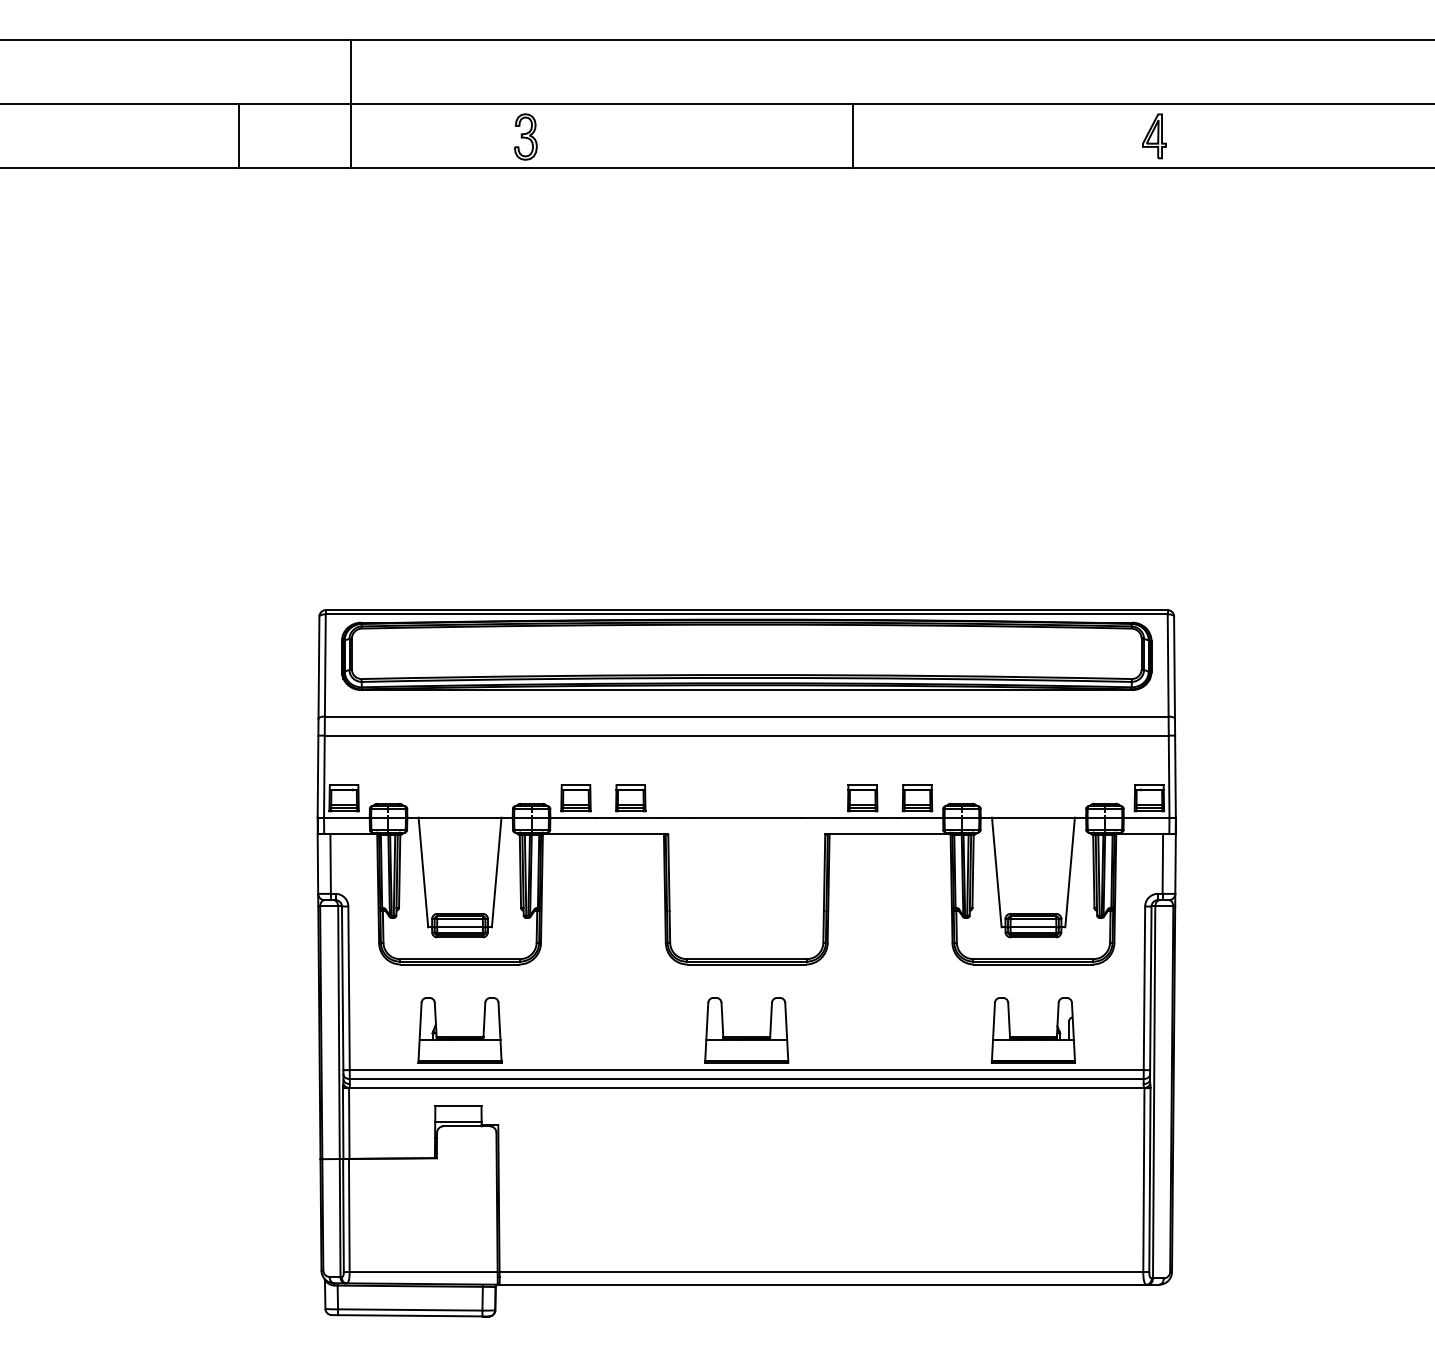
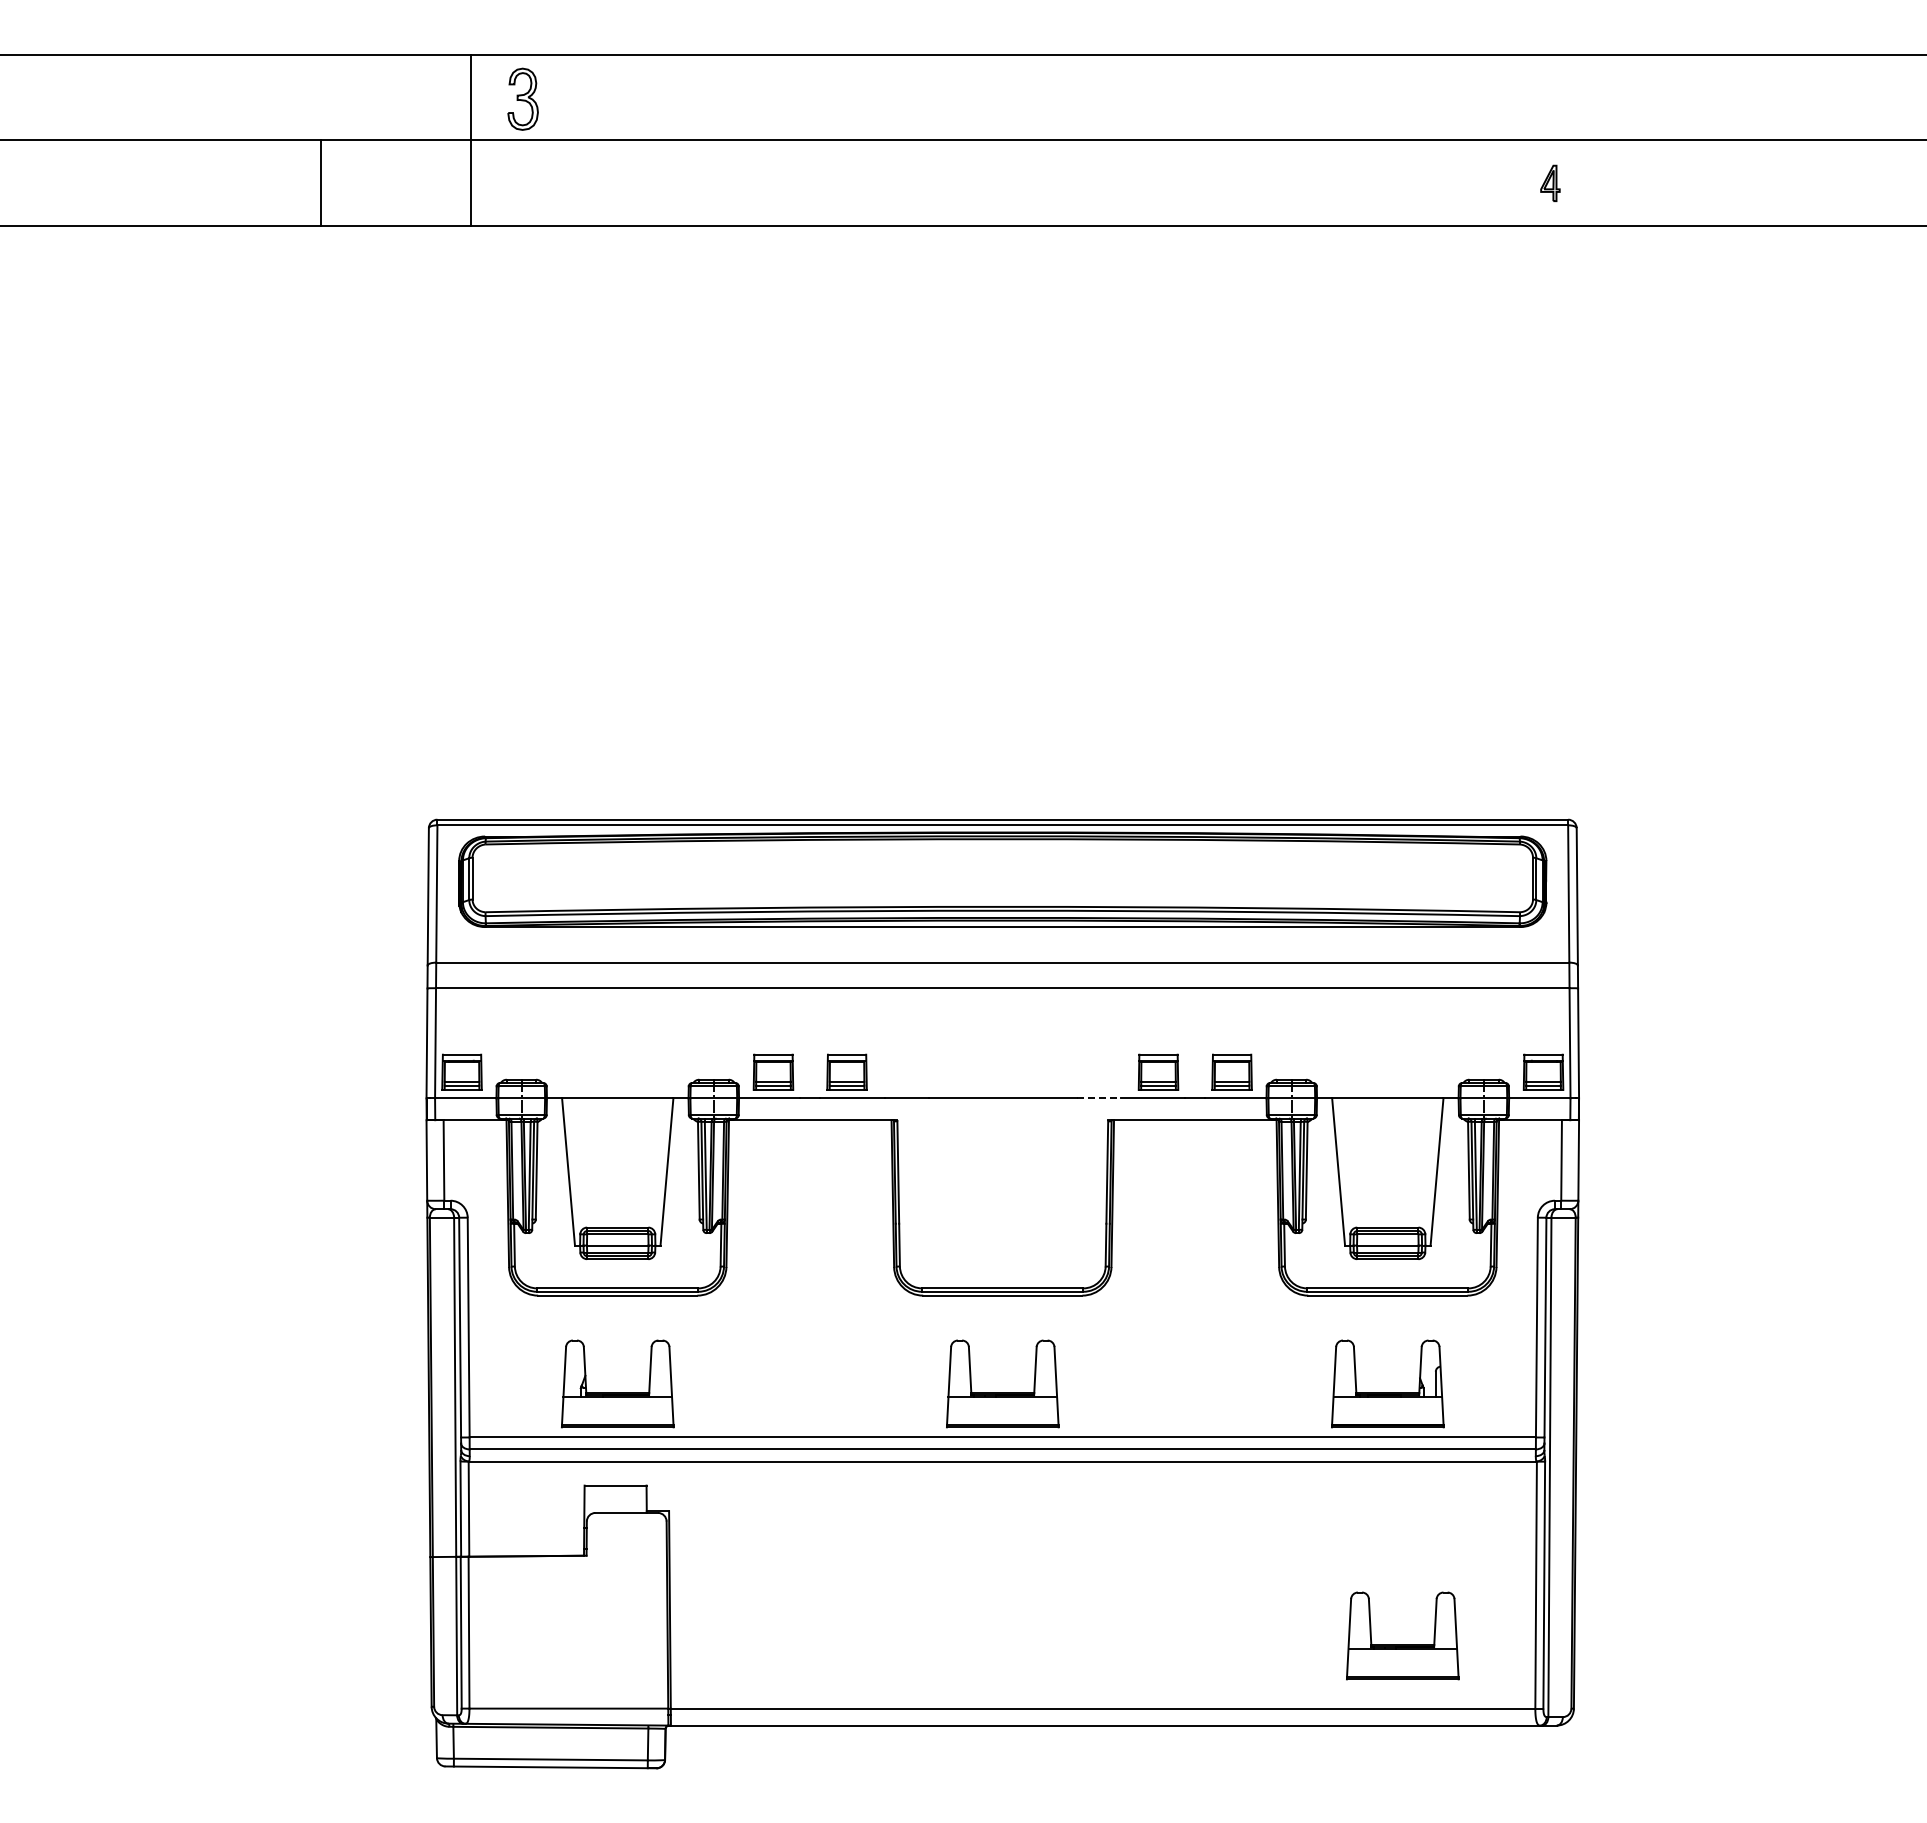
line: (852, 135) -> (1144, 182), removed
part: (525, 136) -> (522, 98), moved
part: (1154, 136) -> (1550, 183), size x0.6
line: (818, 817) -> (1099, 1098), solid -> dashed
line: (458, 1122) -> (615, 1507), removed
part: (1044, 1224) -> (1402, 1644), added

